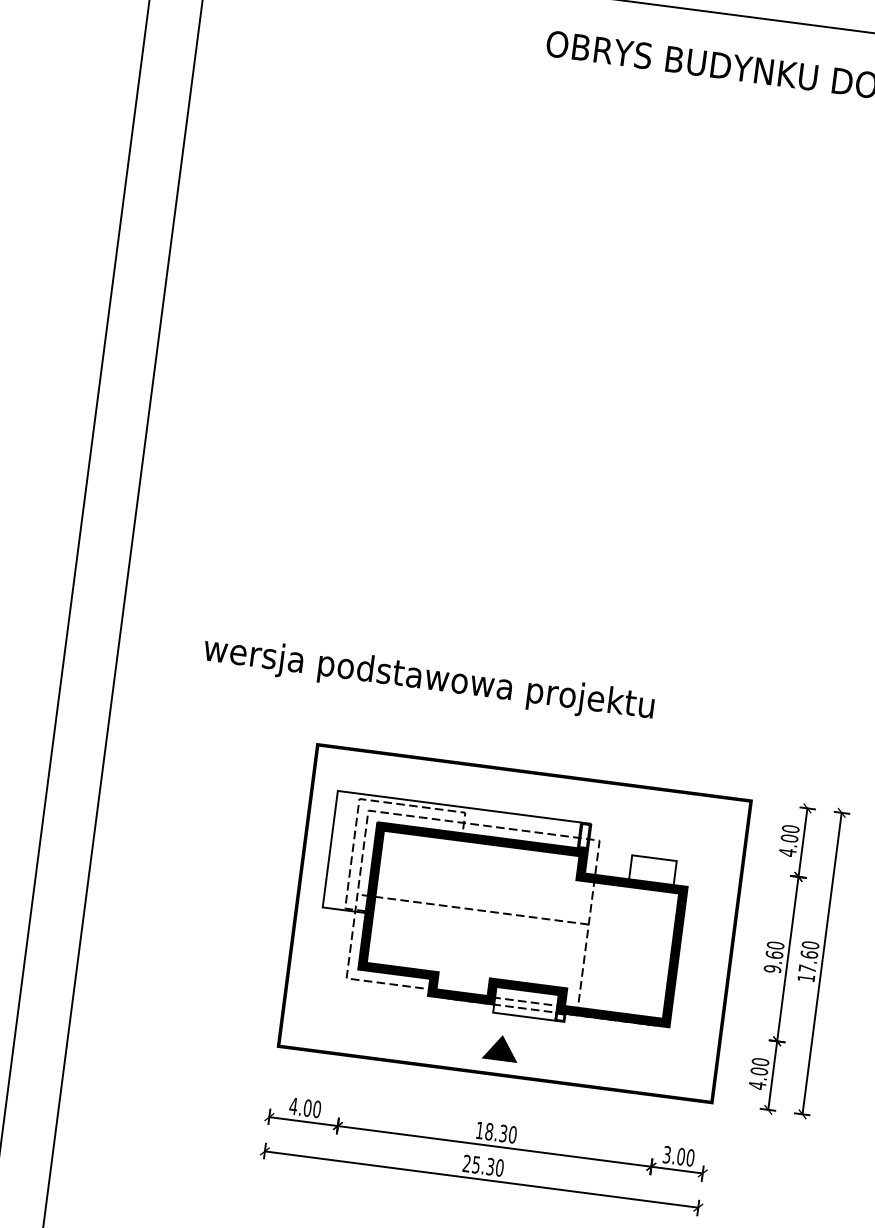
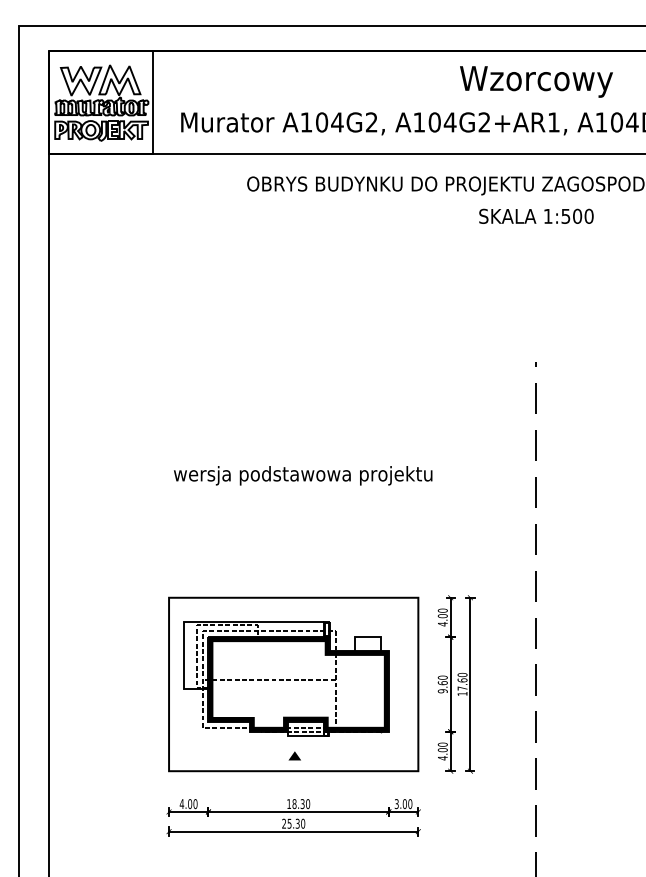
text: (429, 679) -> (303, 475), moved
part: (500, 1047) -> (294, 755), size x0.62

